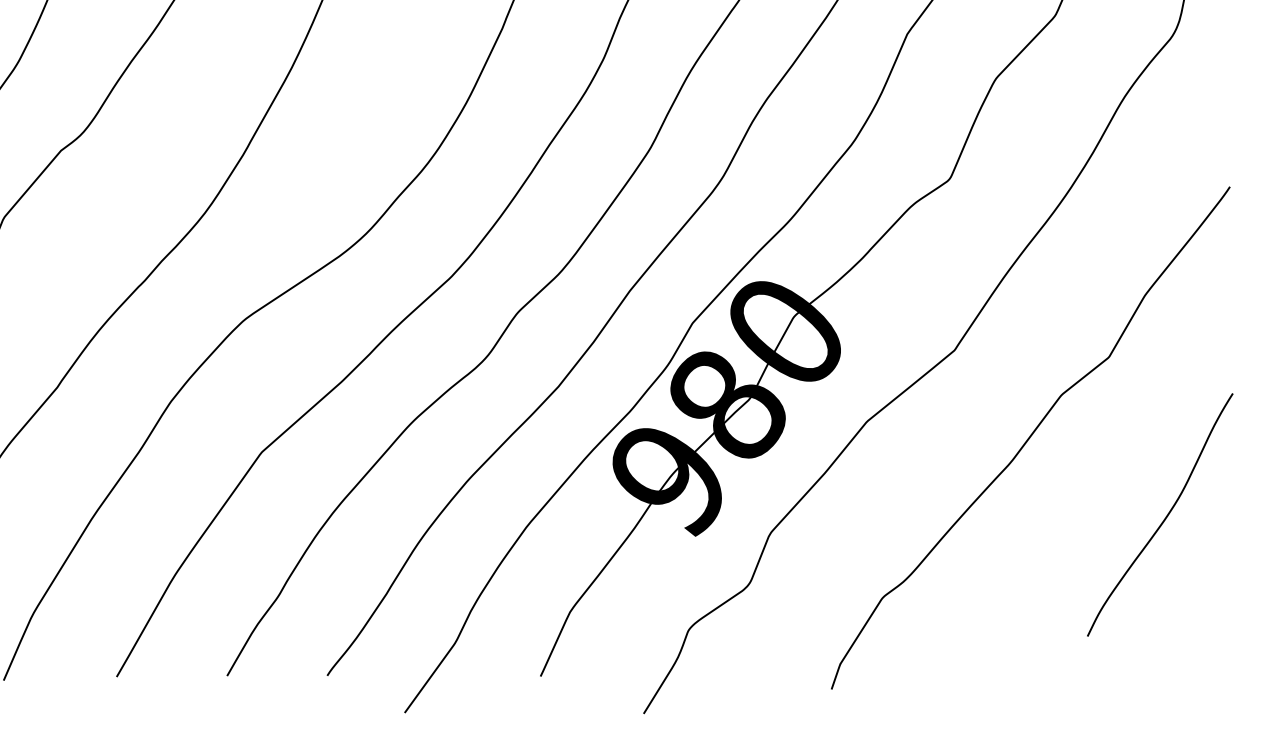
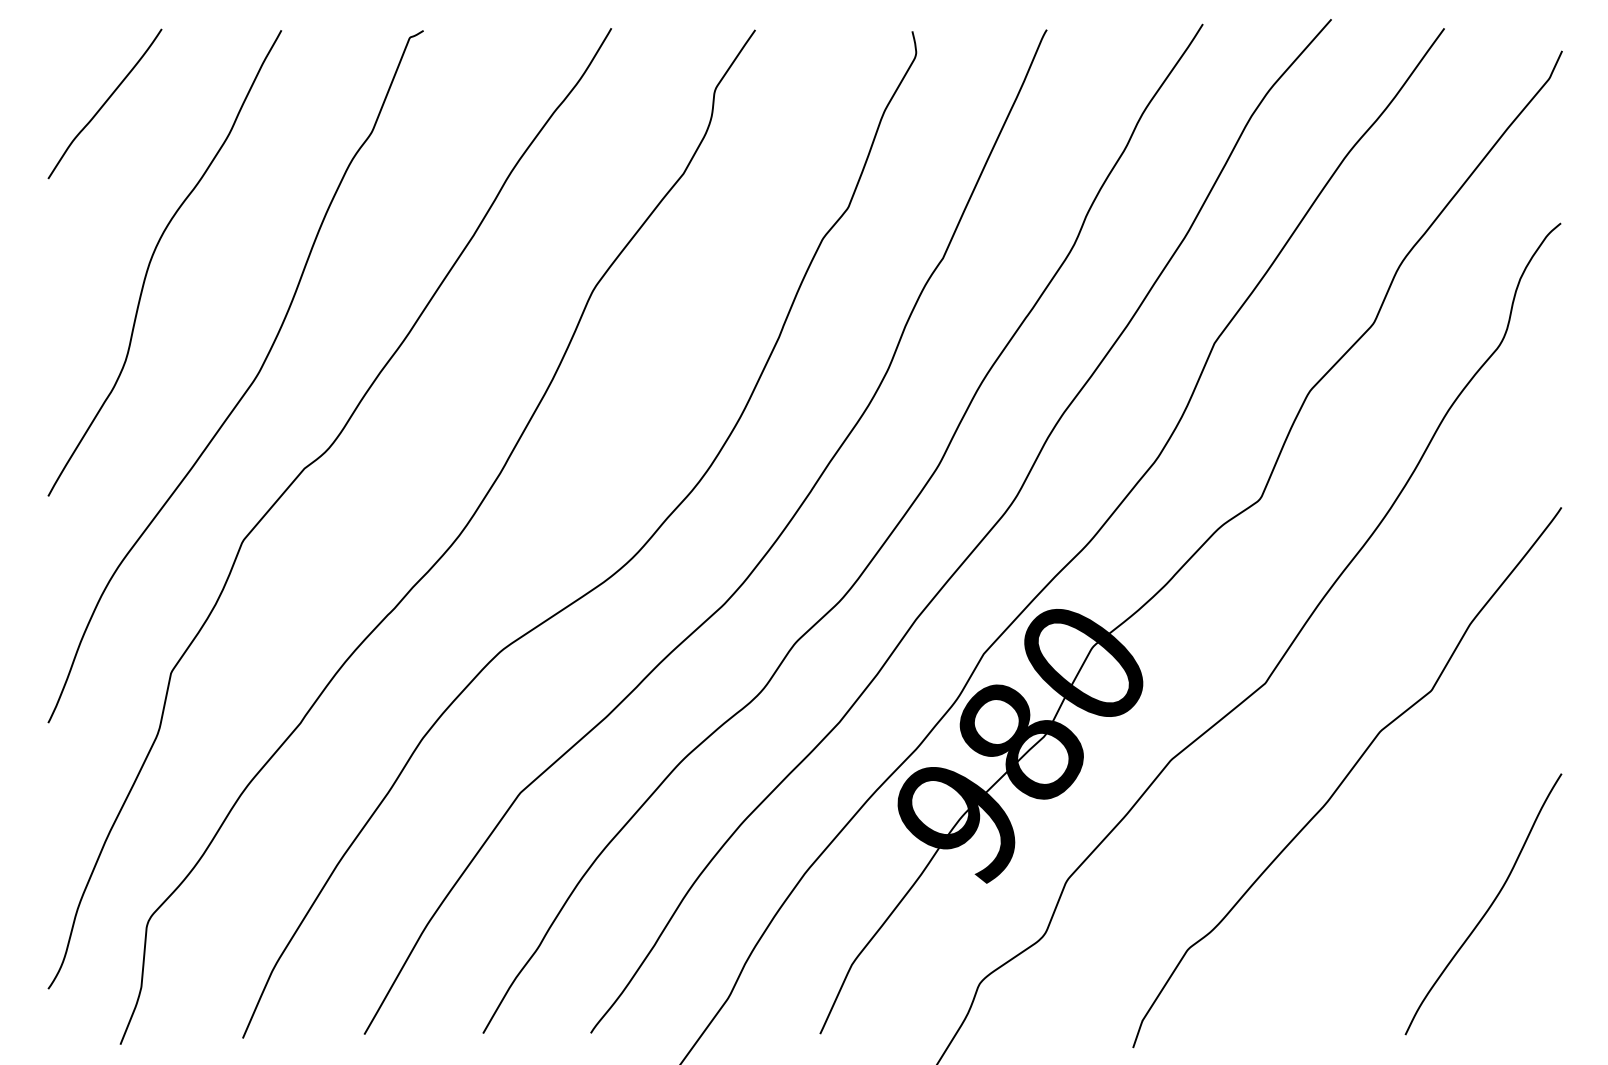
curve: (1164, 517) -> (1488, 907), moved

